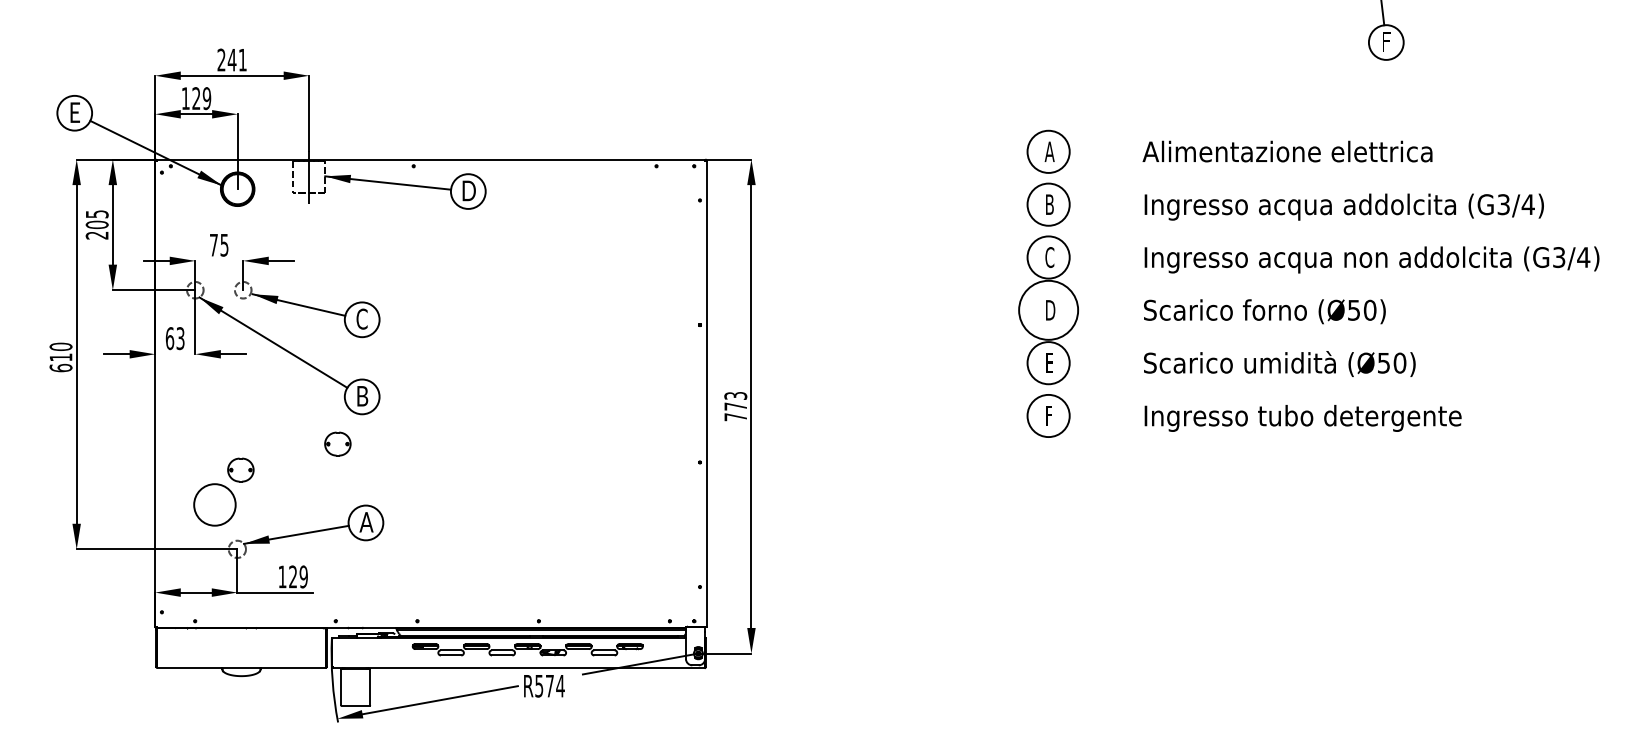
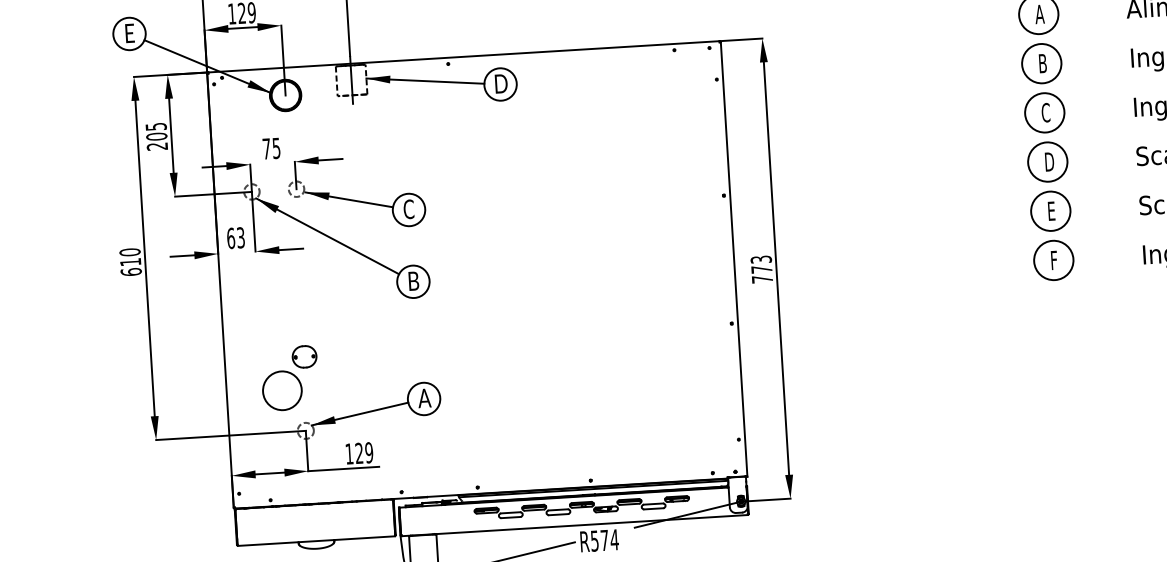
circle: (1048, 310) -> (1047, 162), size x0.71
part: (337, 443) -> (393, 326), removed

